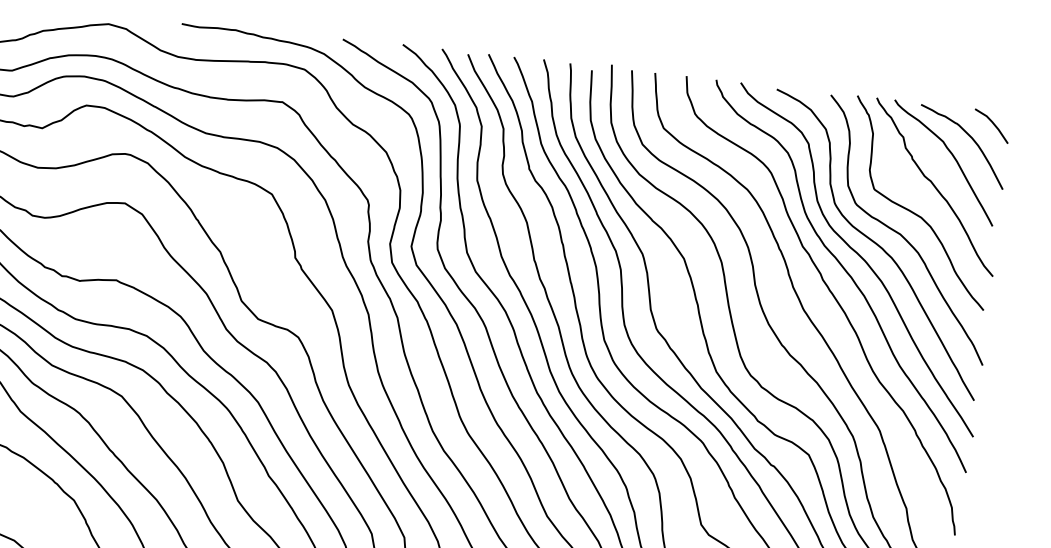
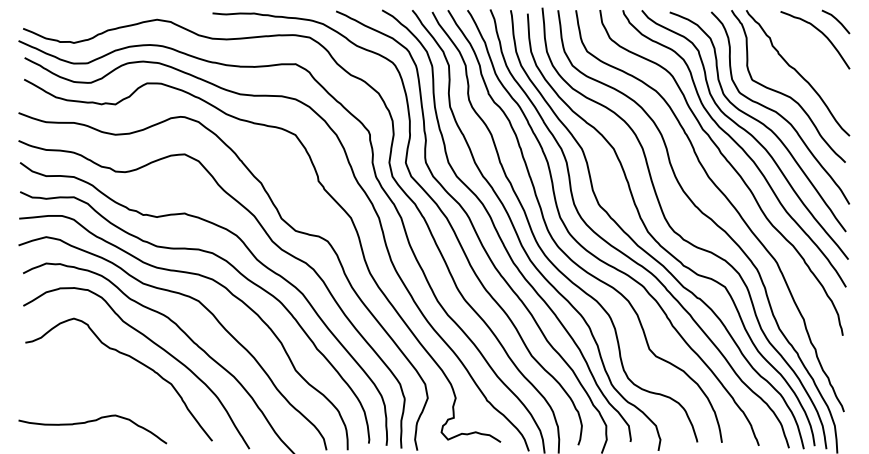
curve: (952, 156) -> (808, 48), removed

